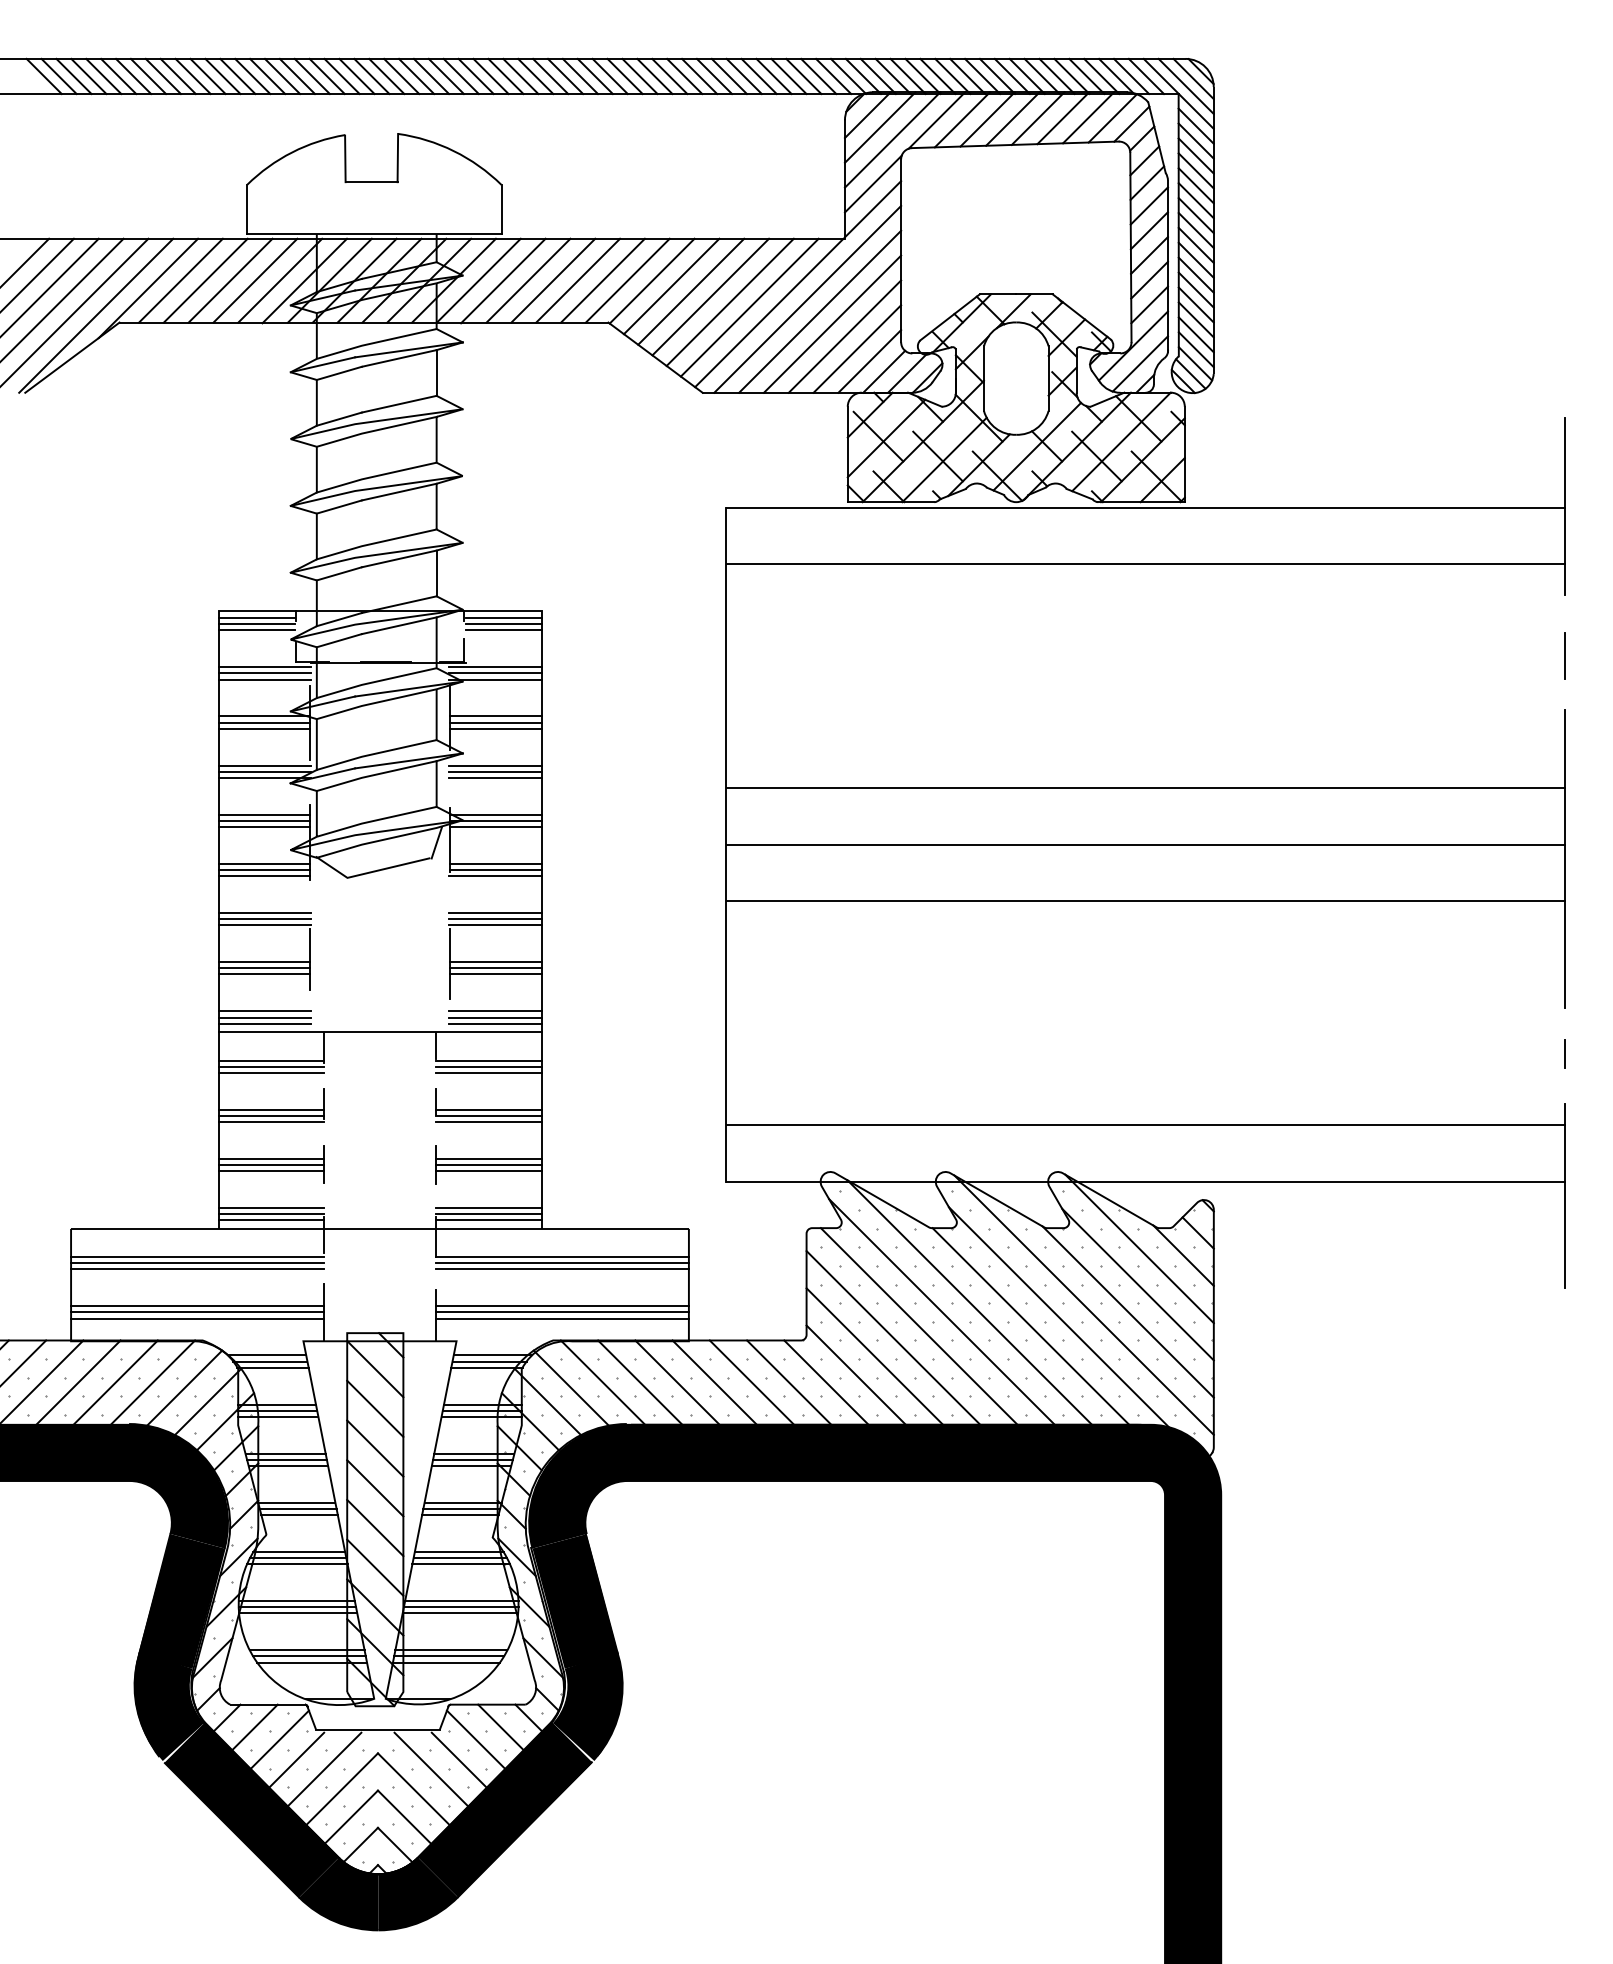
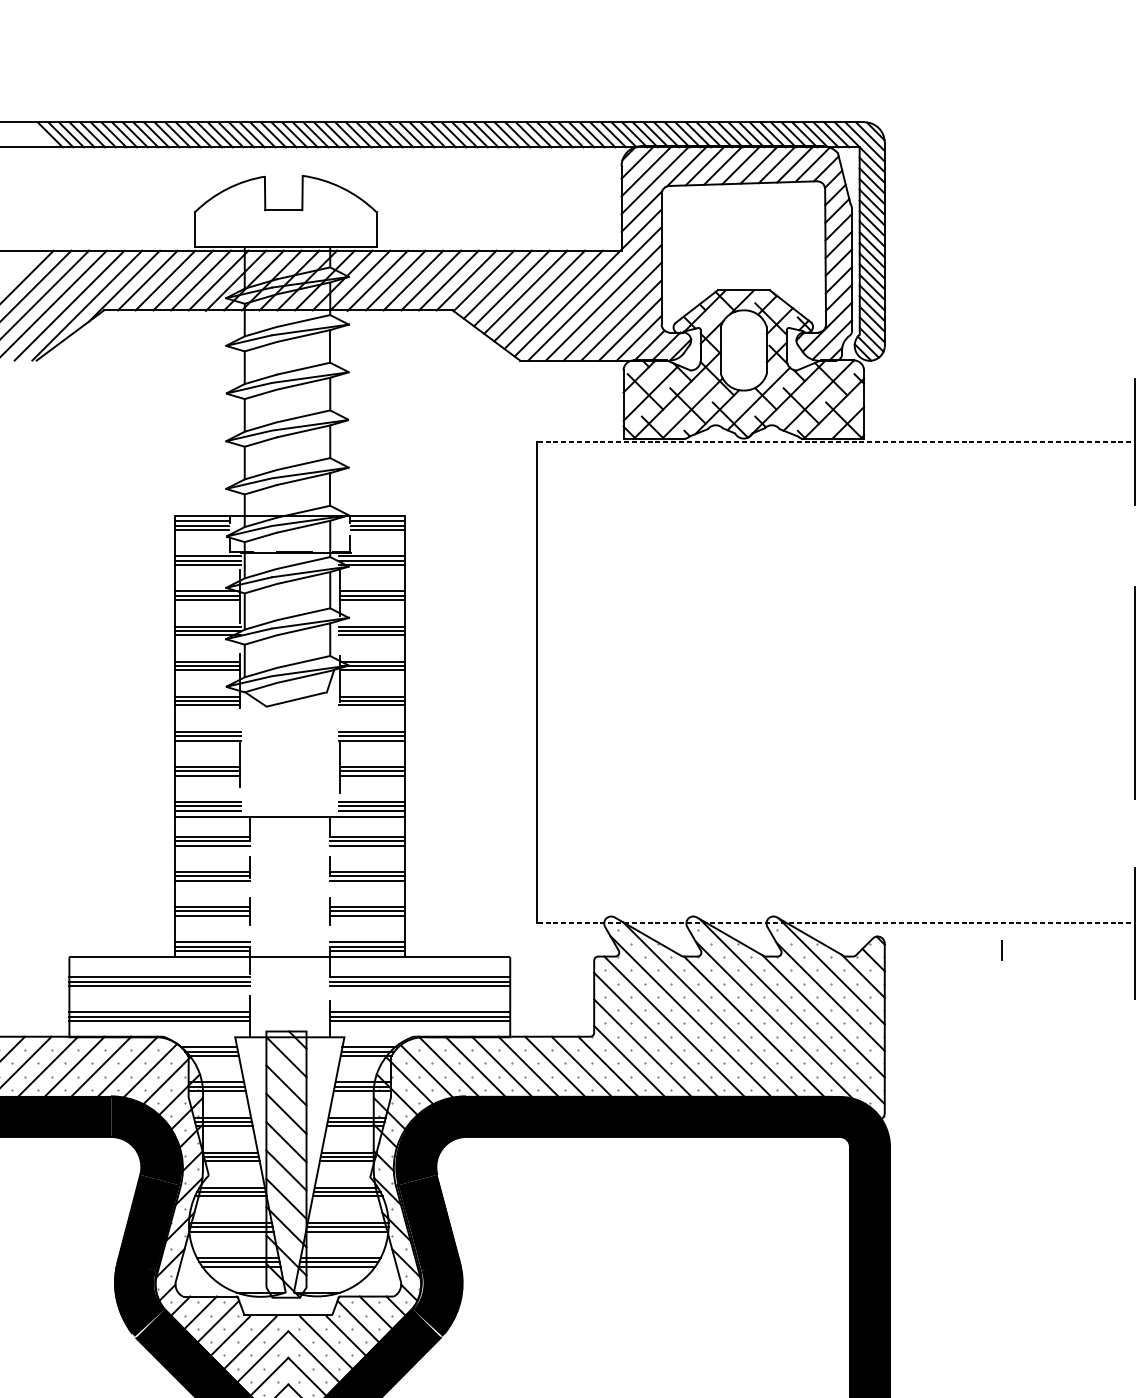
line: (1146, 507) -> (836, 442), solid -> dashed
line: (1145, 563) -> (836, 482), removed
line: (1564, 656) -> (1134, 548), removed
line: (1145, 788) -> (836, 642), removed
line: (1145, 844) -> (836, 682), removed
line: (1145, 900) -> (836, 722), removed
line: (1564, 1053) -> (1001, 950), moved
line: (1145, 1125) -> (836, 883), removed
line: (1146, 1181) -> (836, 923), solid -> dashed

